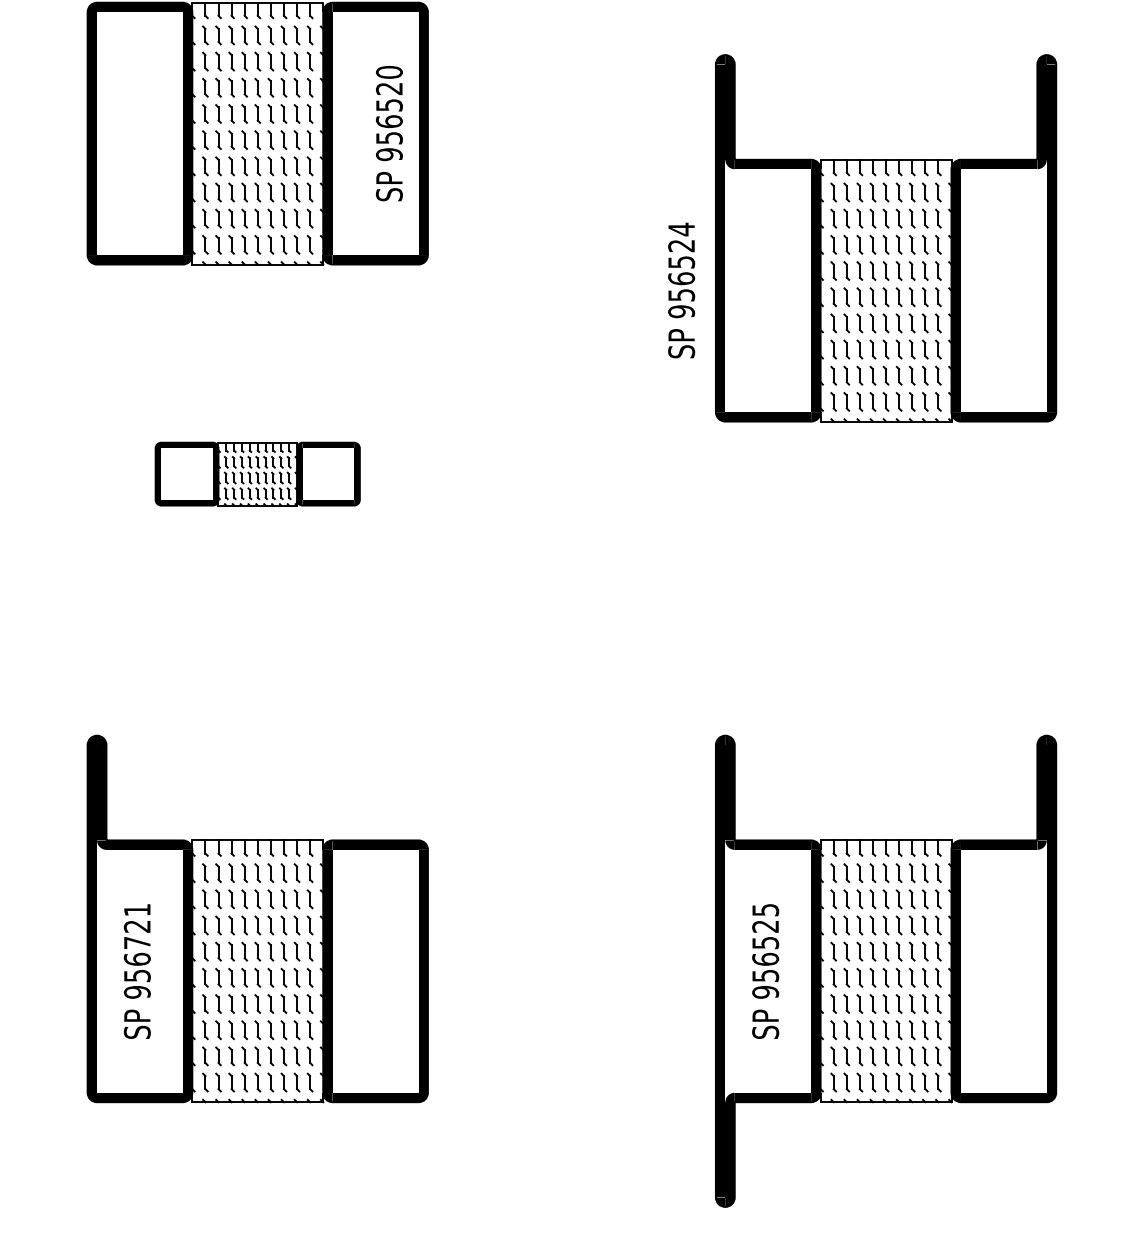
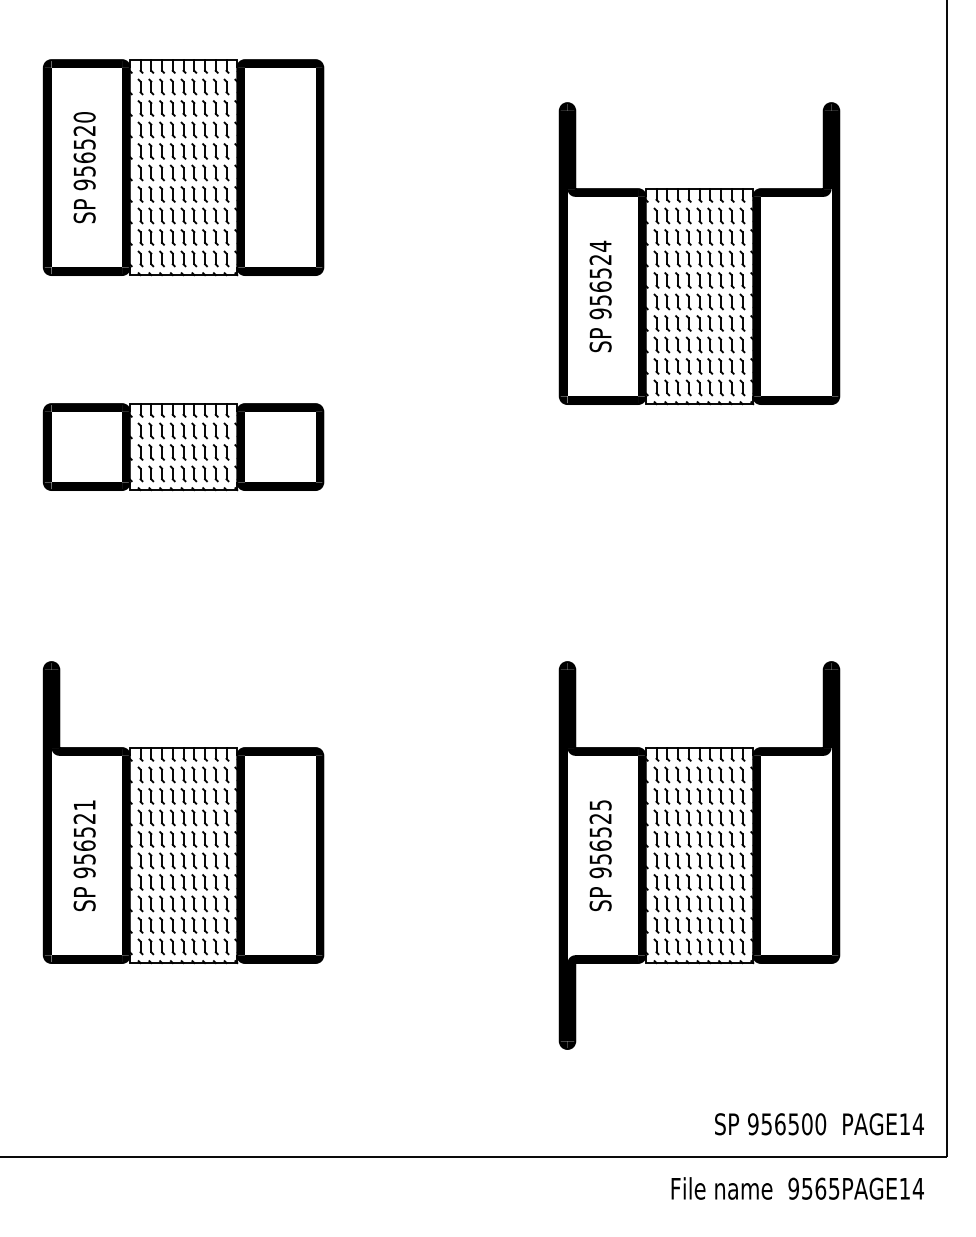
text: (389, 133) -> (84, 167), moved
text: (681, 290) -> (600, 296), moved
part: (257, 474) -> (183, 447), size x1.67
text: (137, 943) -> (84, 832), 956721 -> 956521

